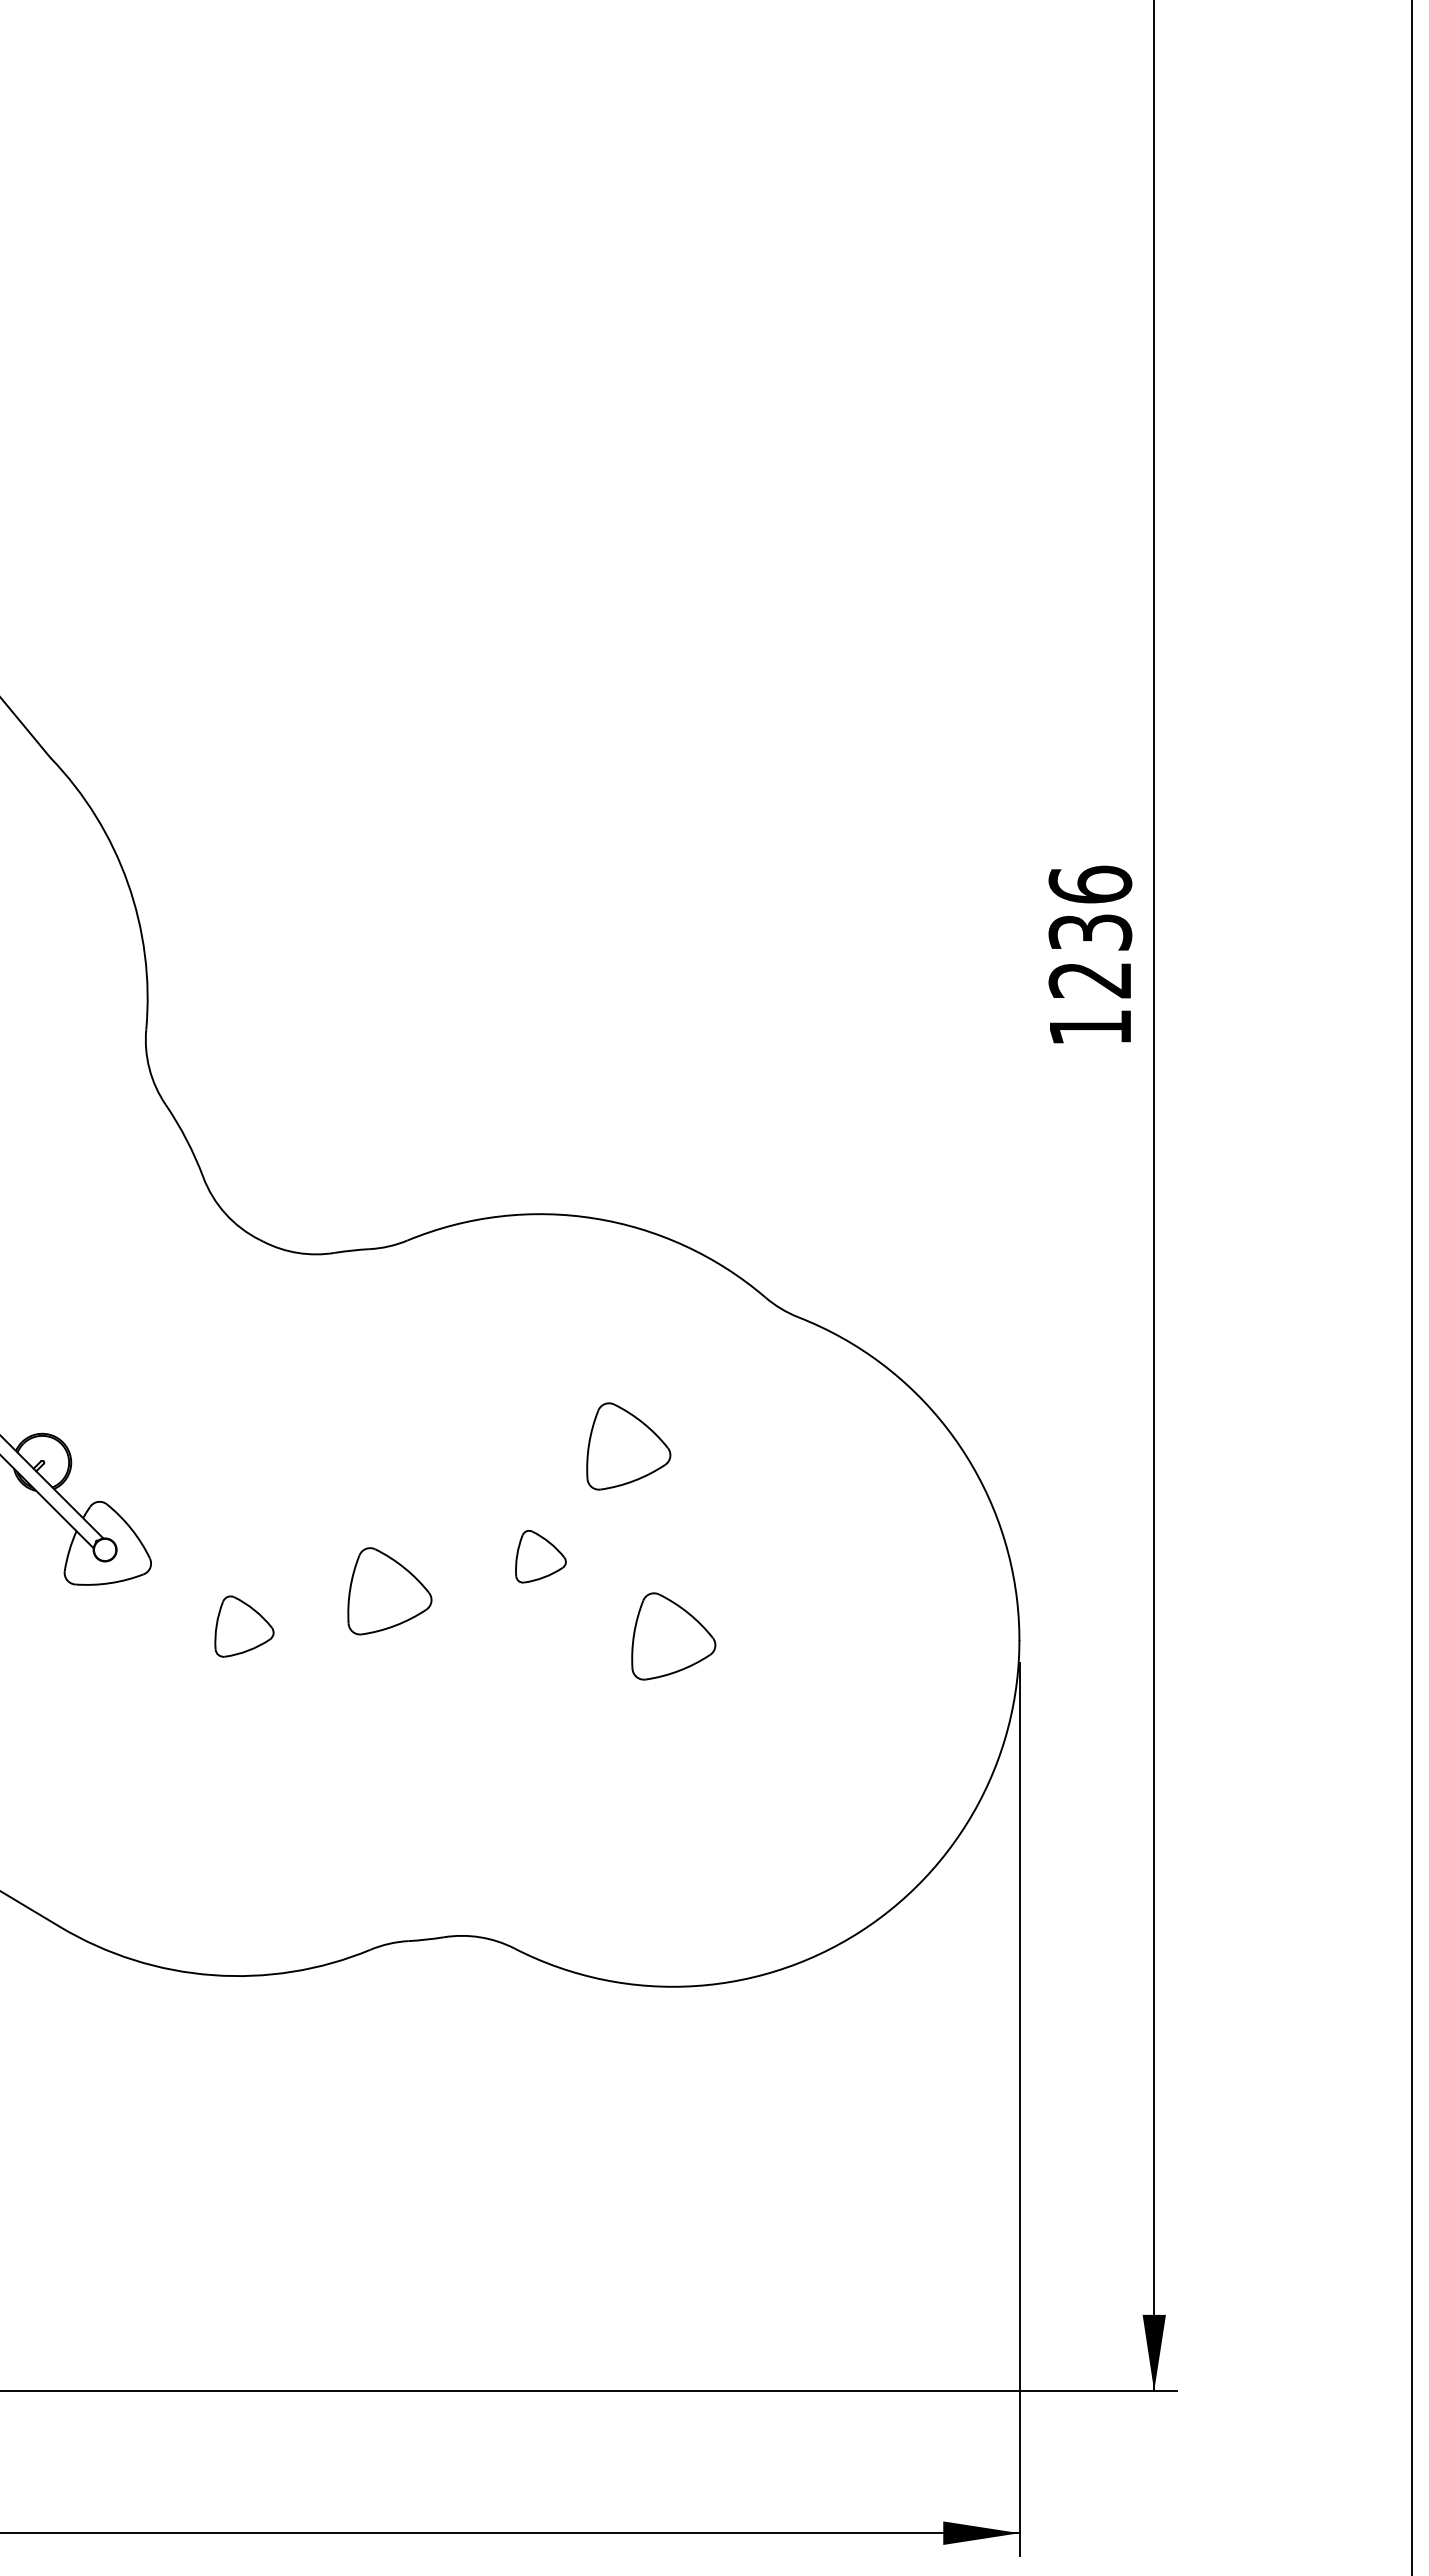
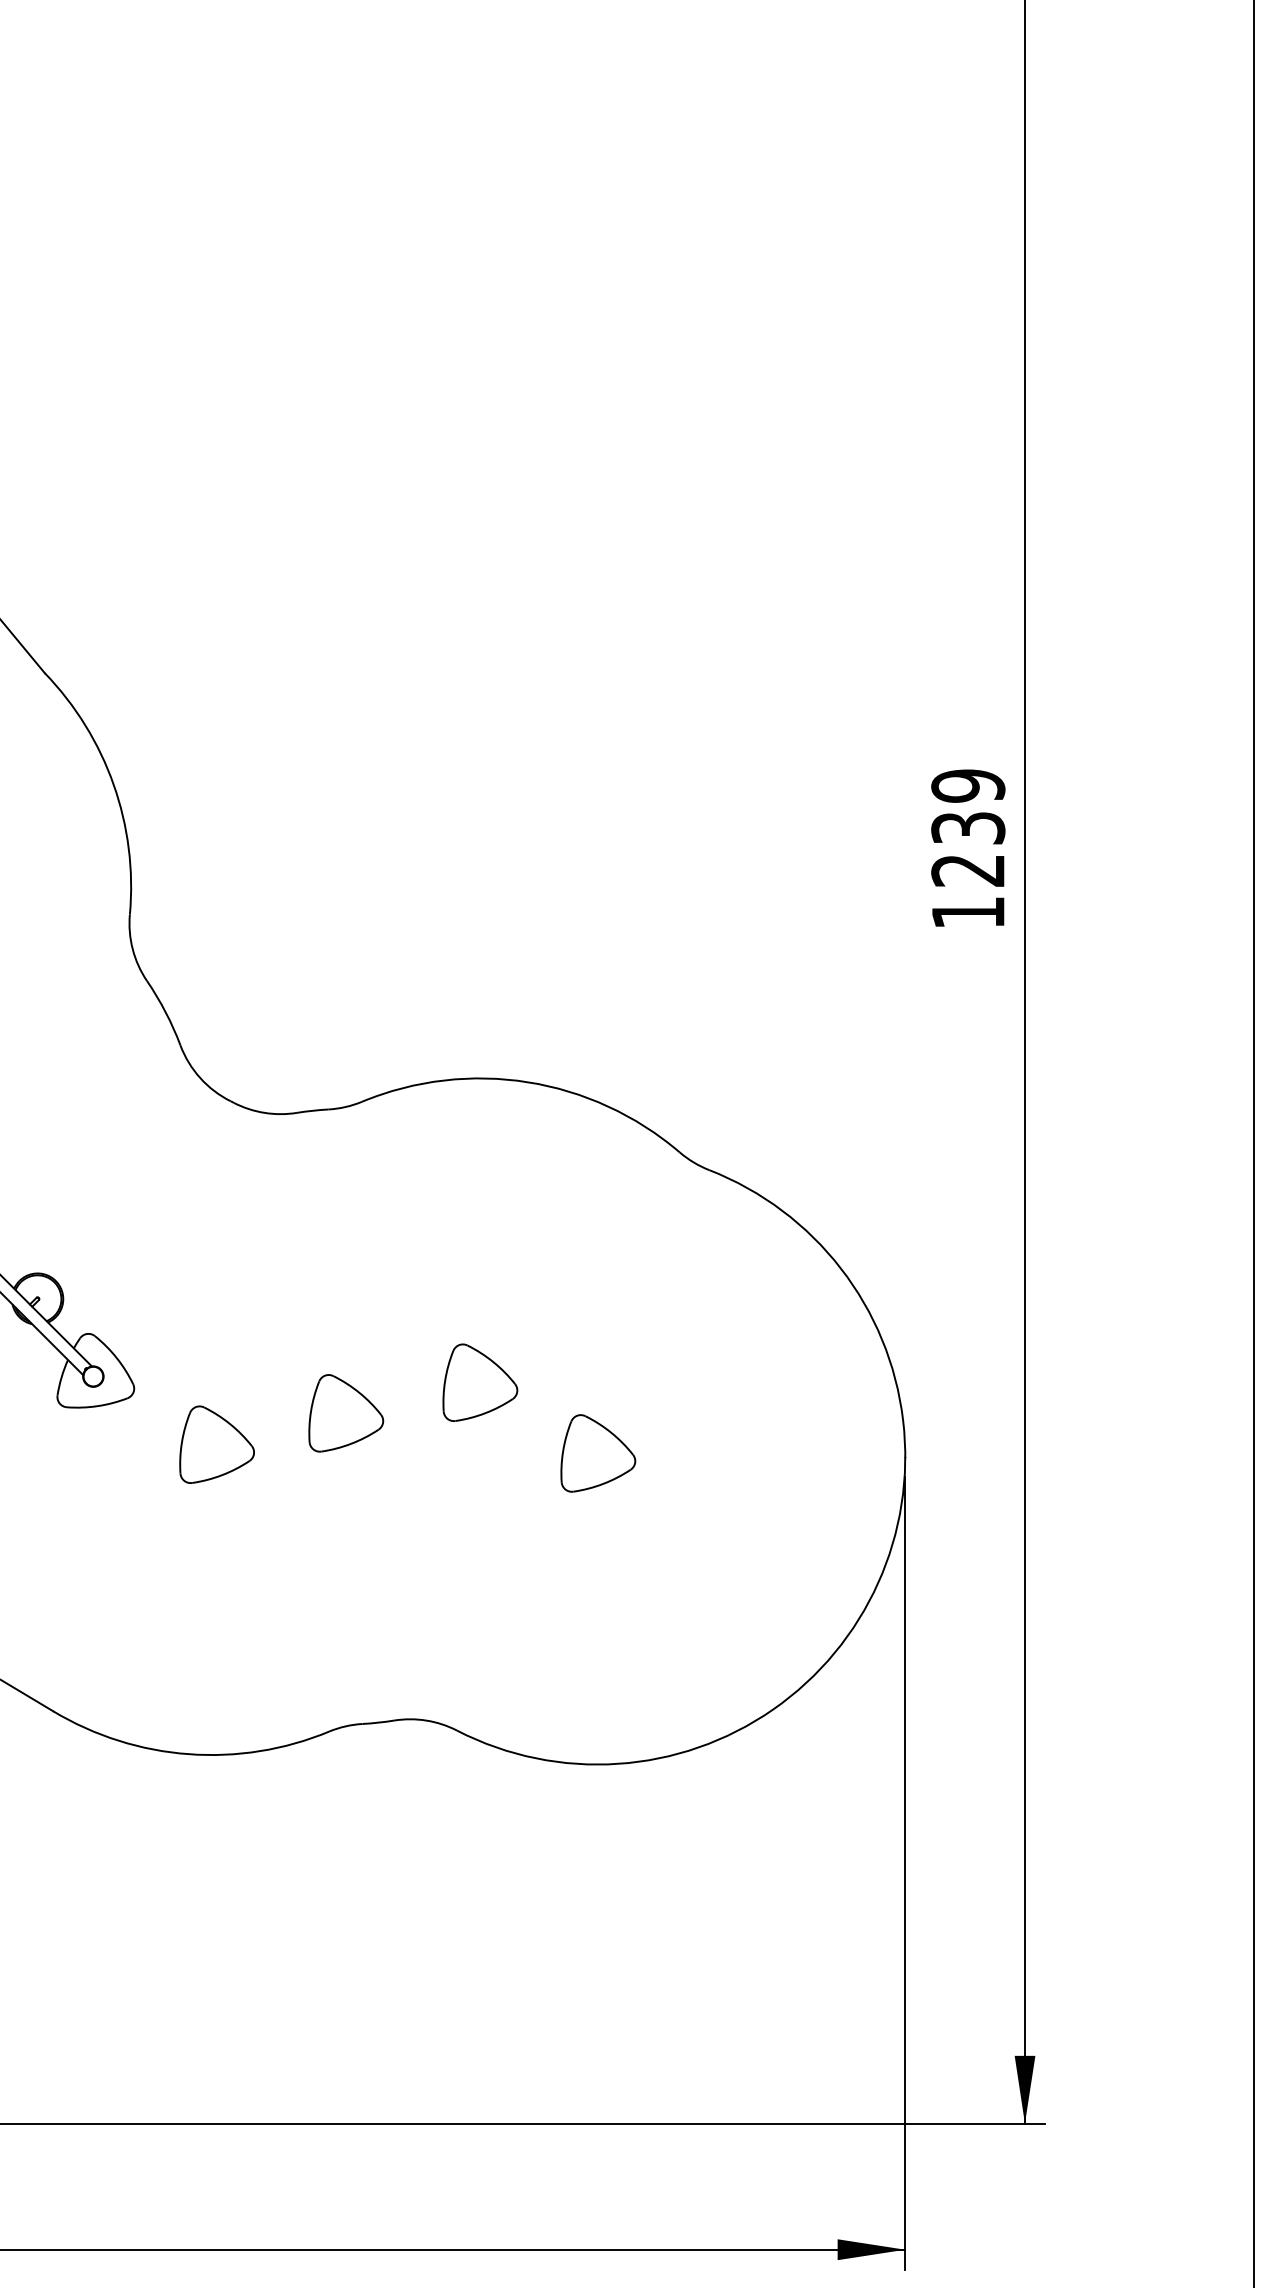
text: (1090, 884) -> (968, 785), 1236 -> 1239
part: (628, 1446) -> (558, 1284), removed
part: (540, 1556) -> (479, 1382), size x1.67
part: (244, 1626) -> (217, 1444), size x1.43

